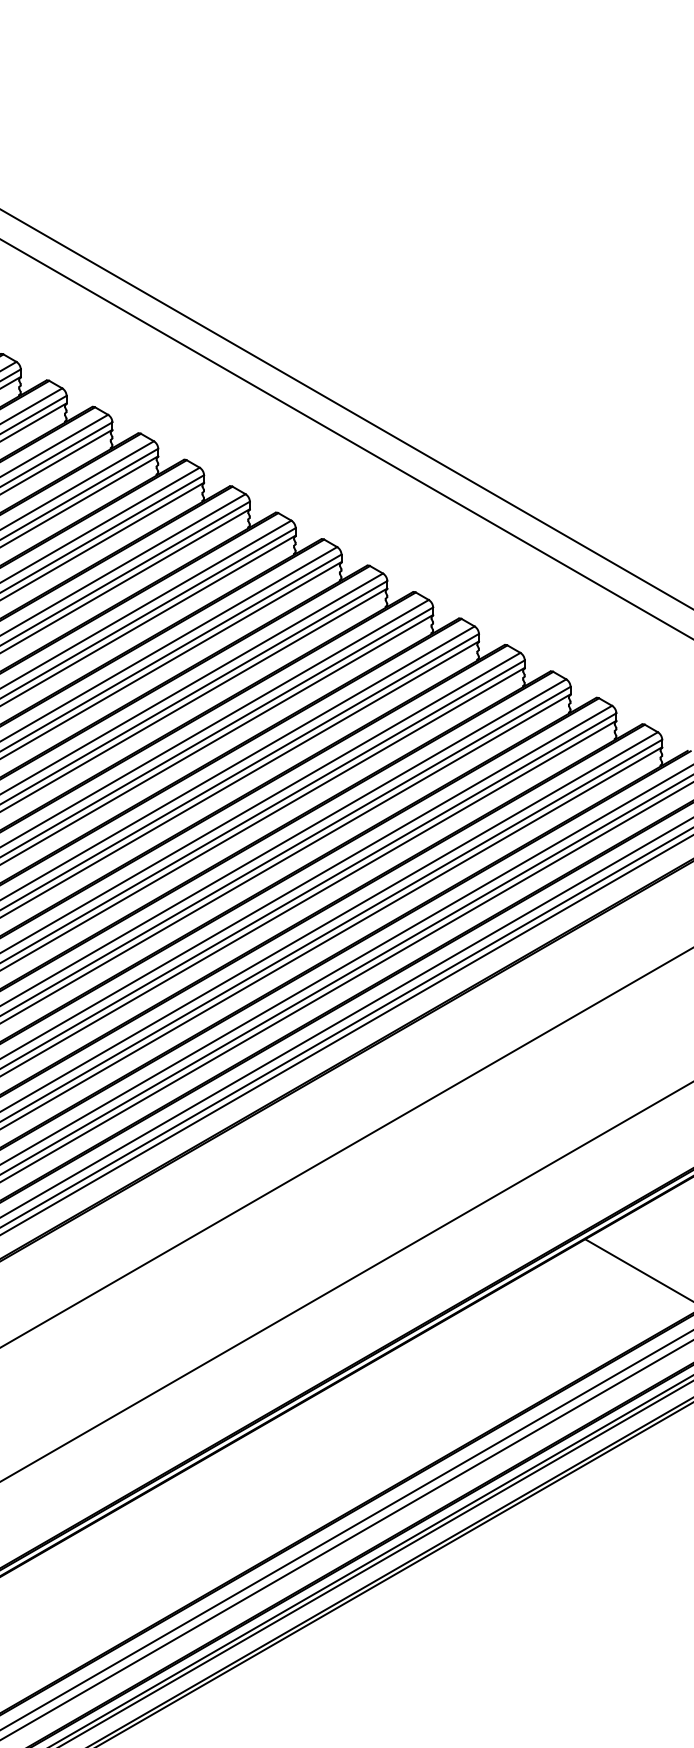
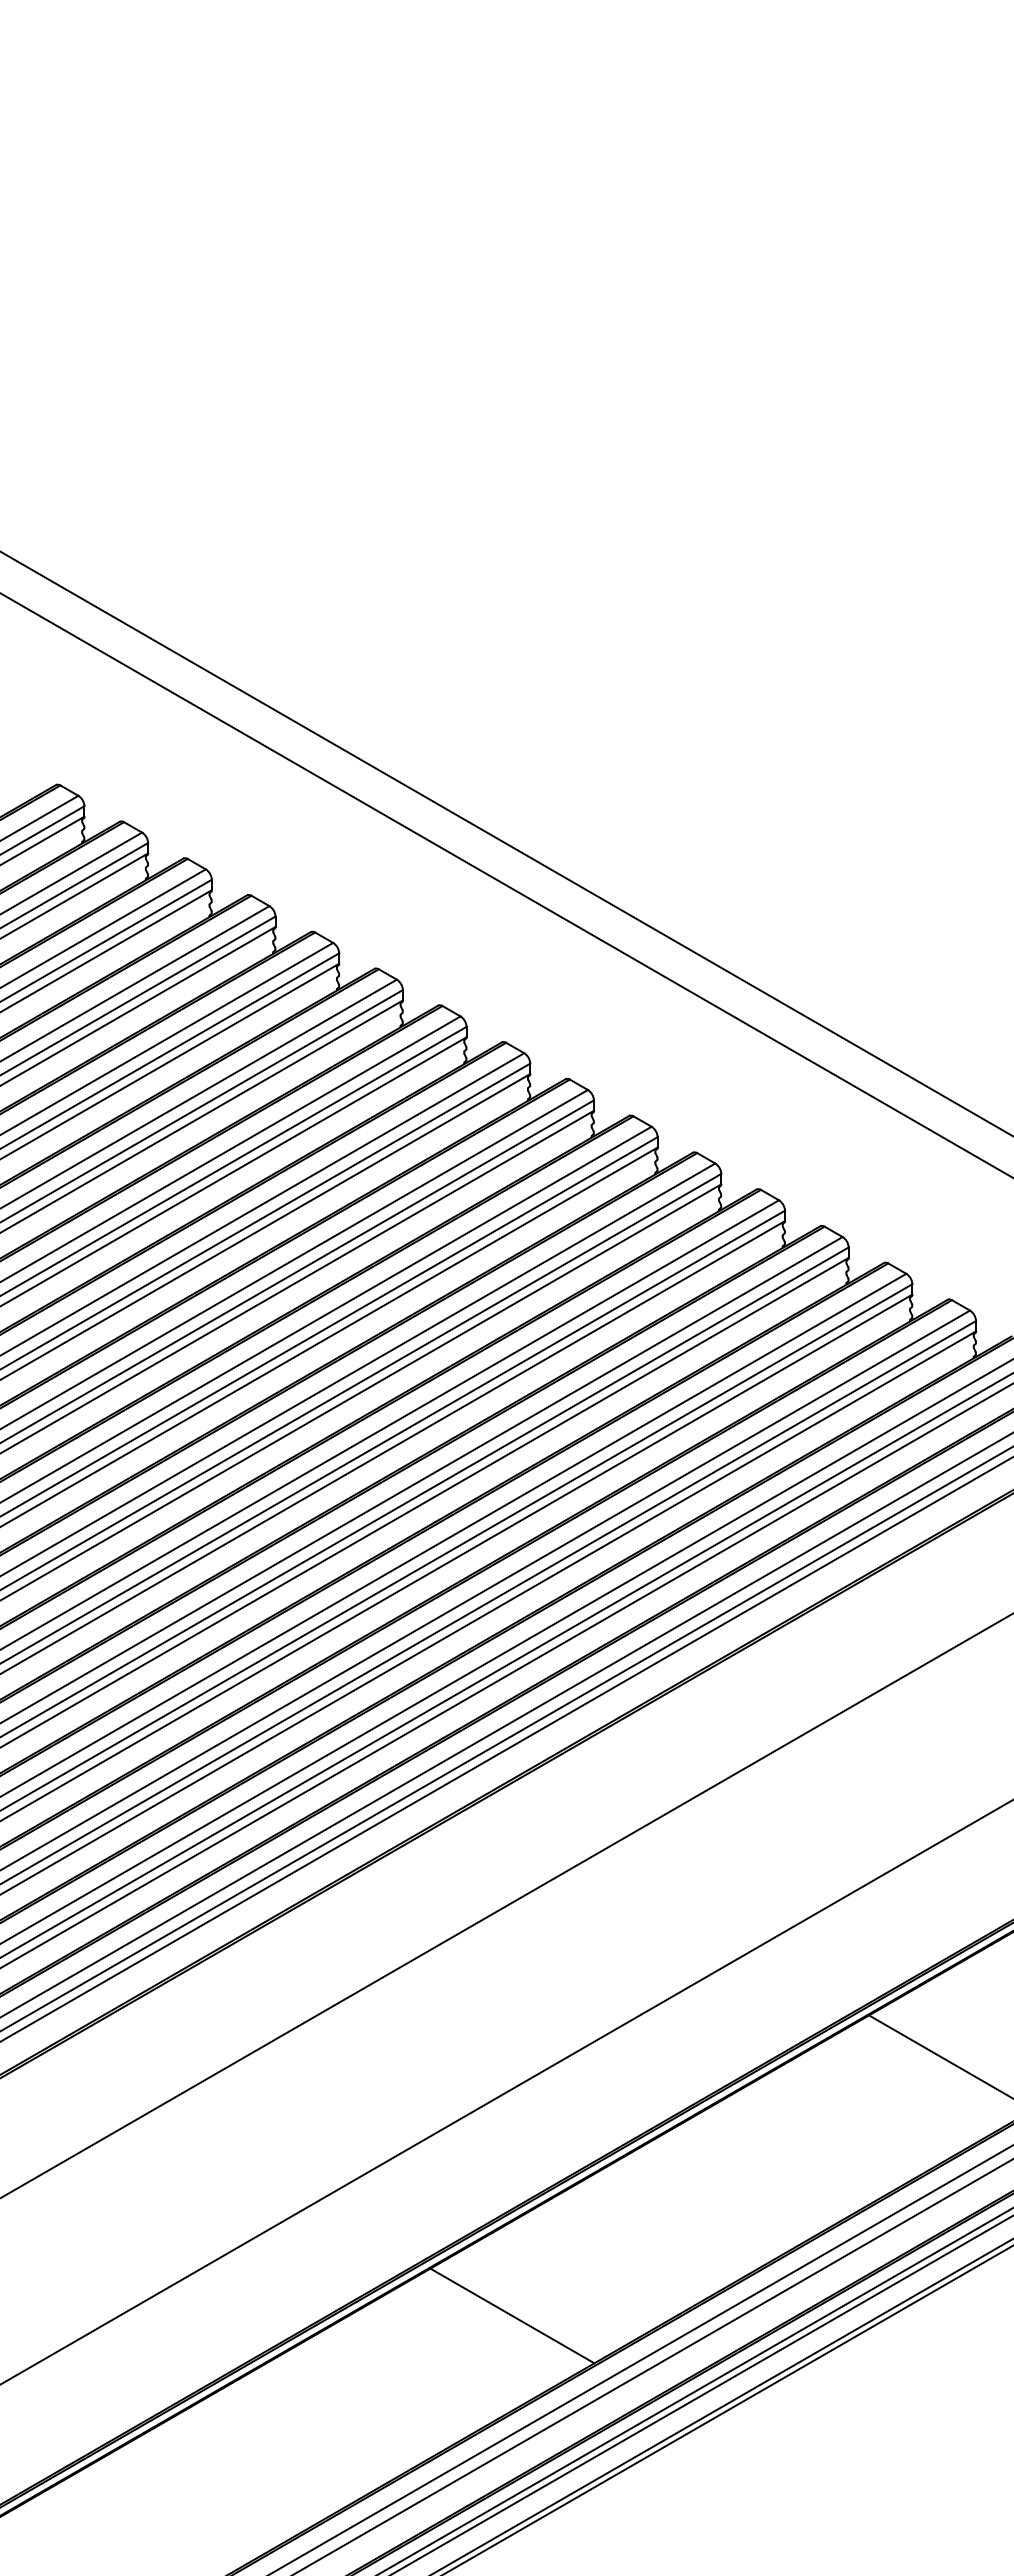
line: (328, 1455) -> (512, 2315), added

